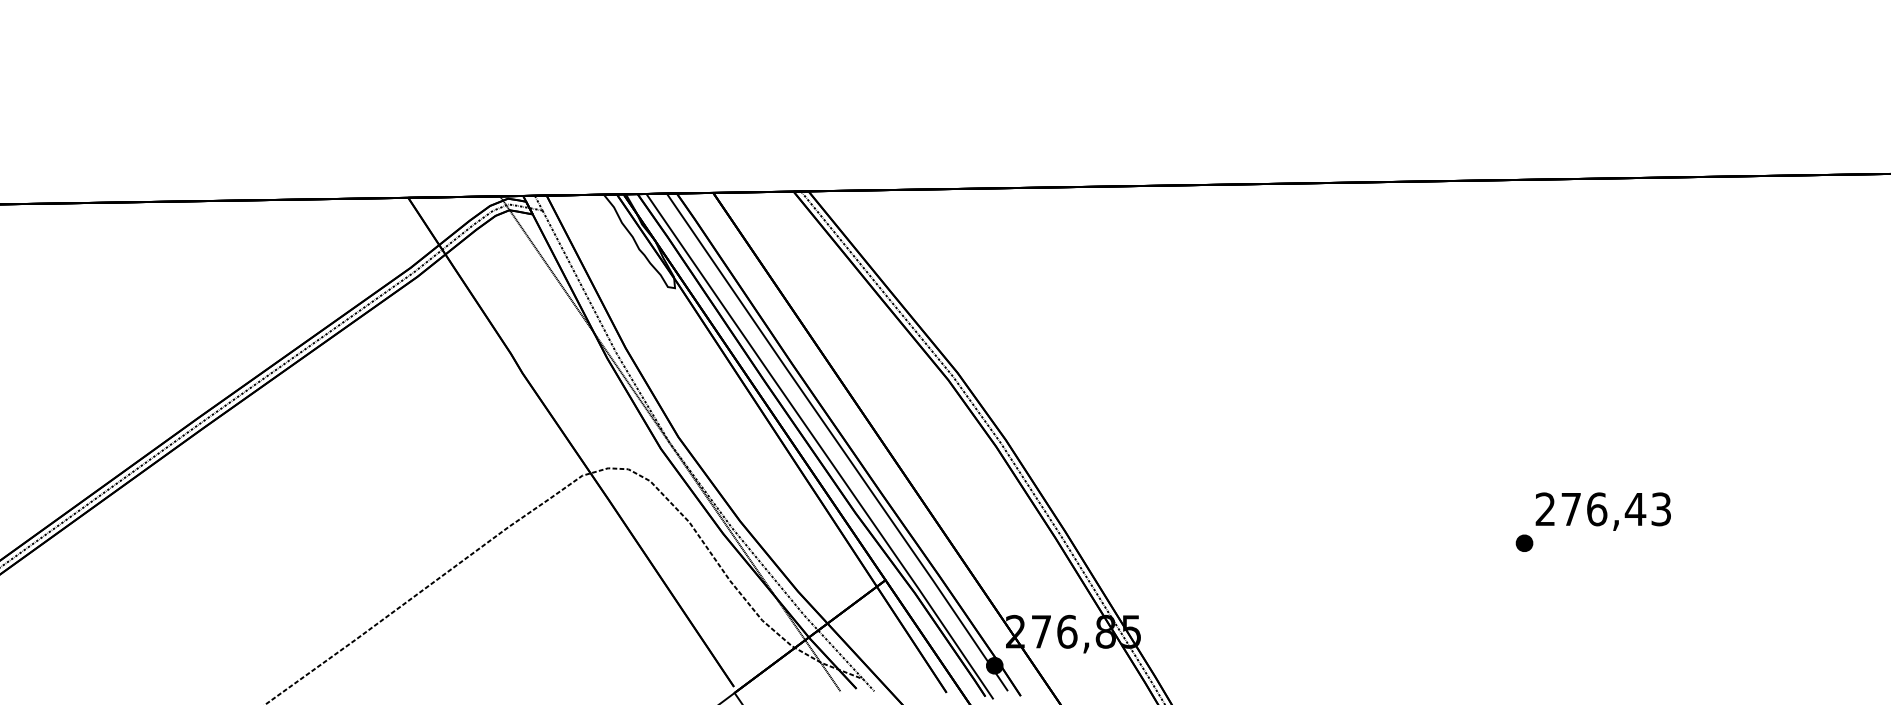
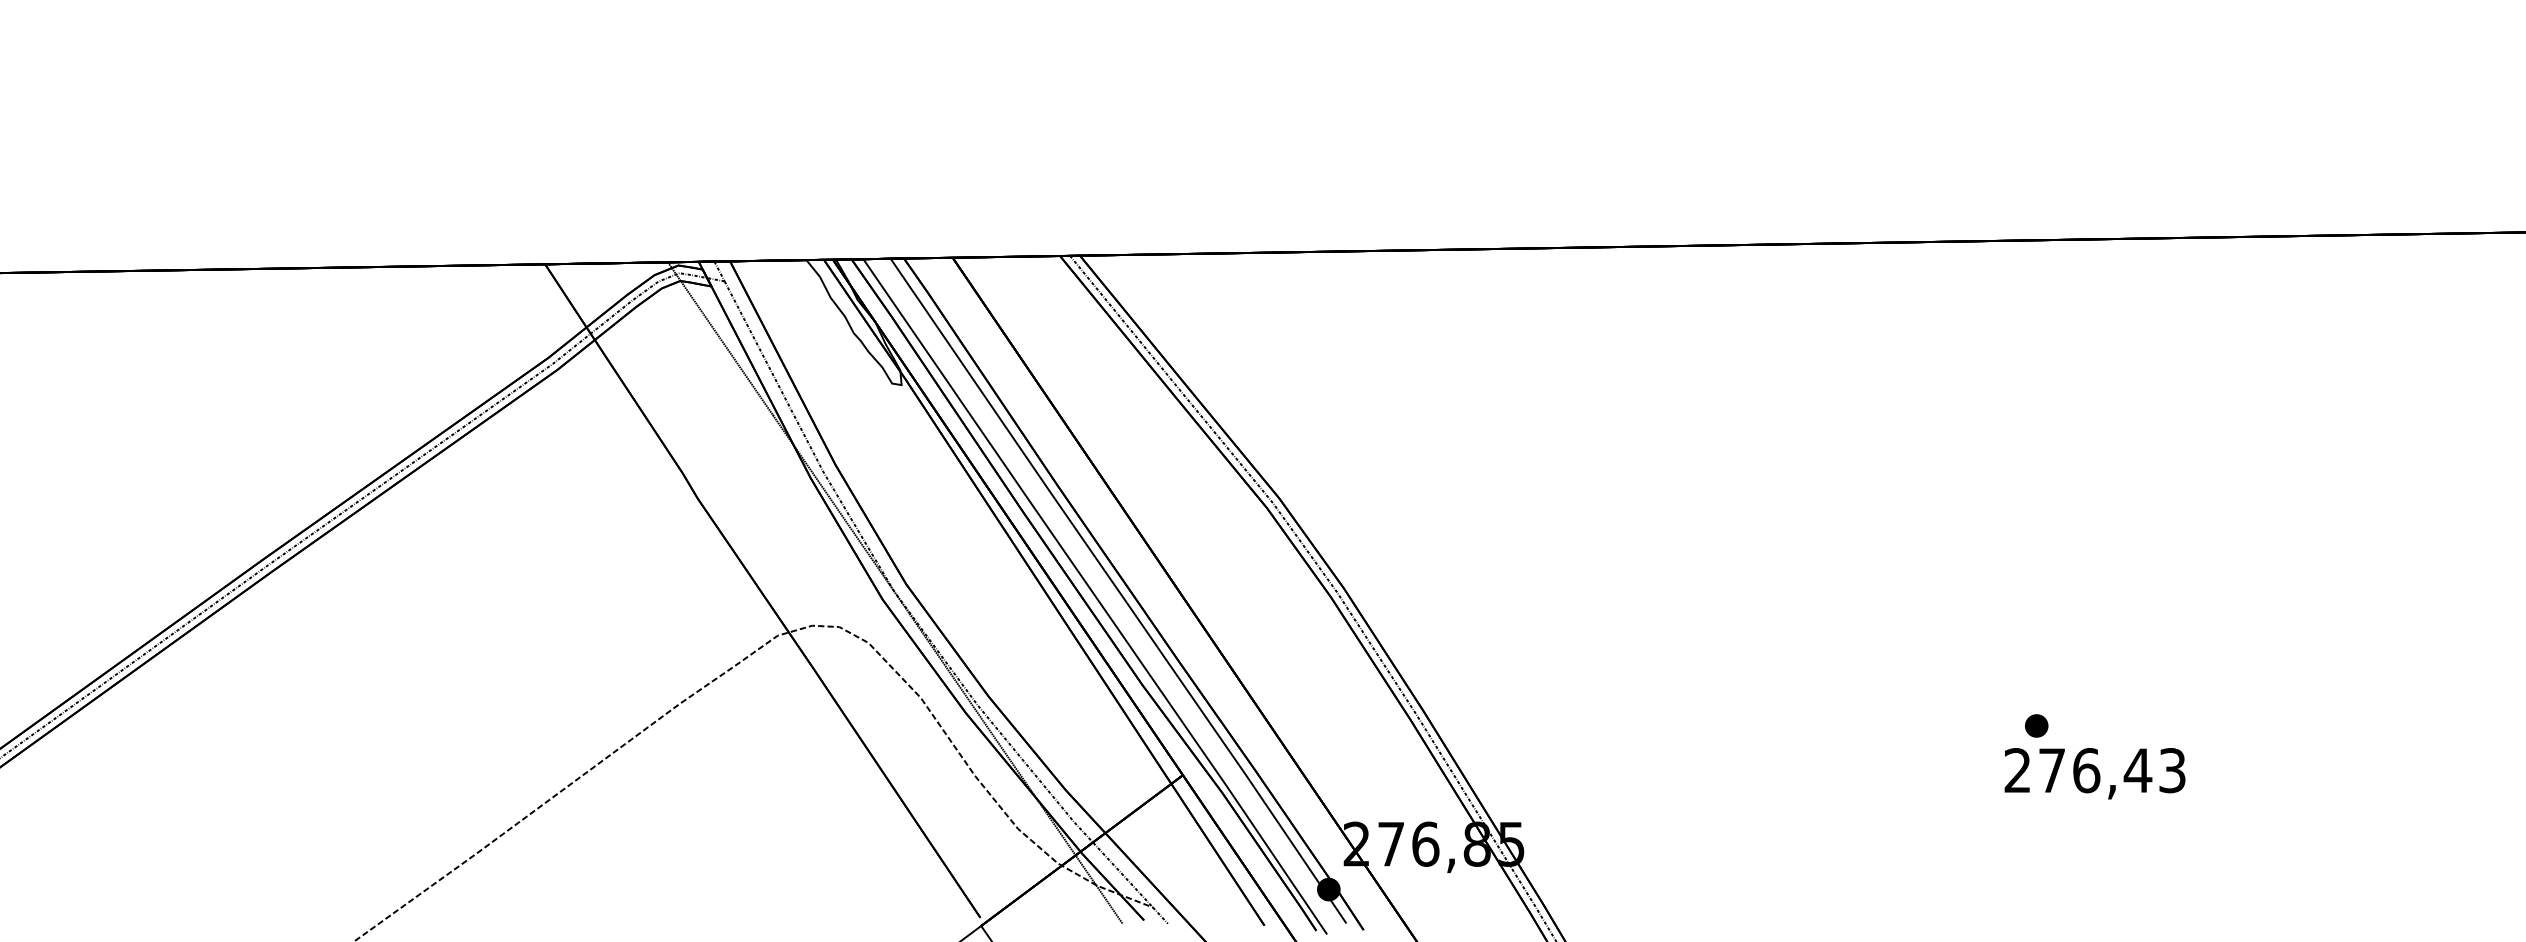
text: (1602, 511) -> (2094, 773), moved

